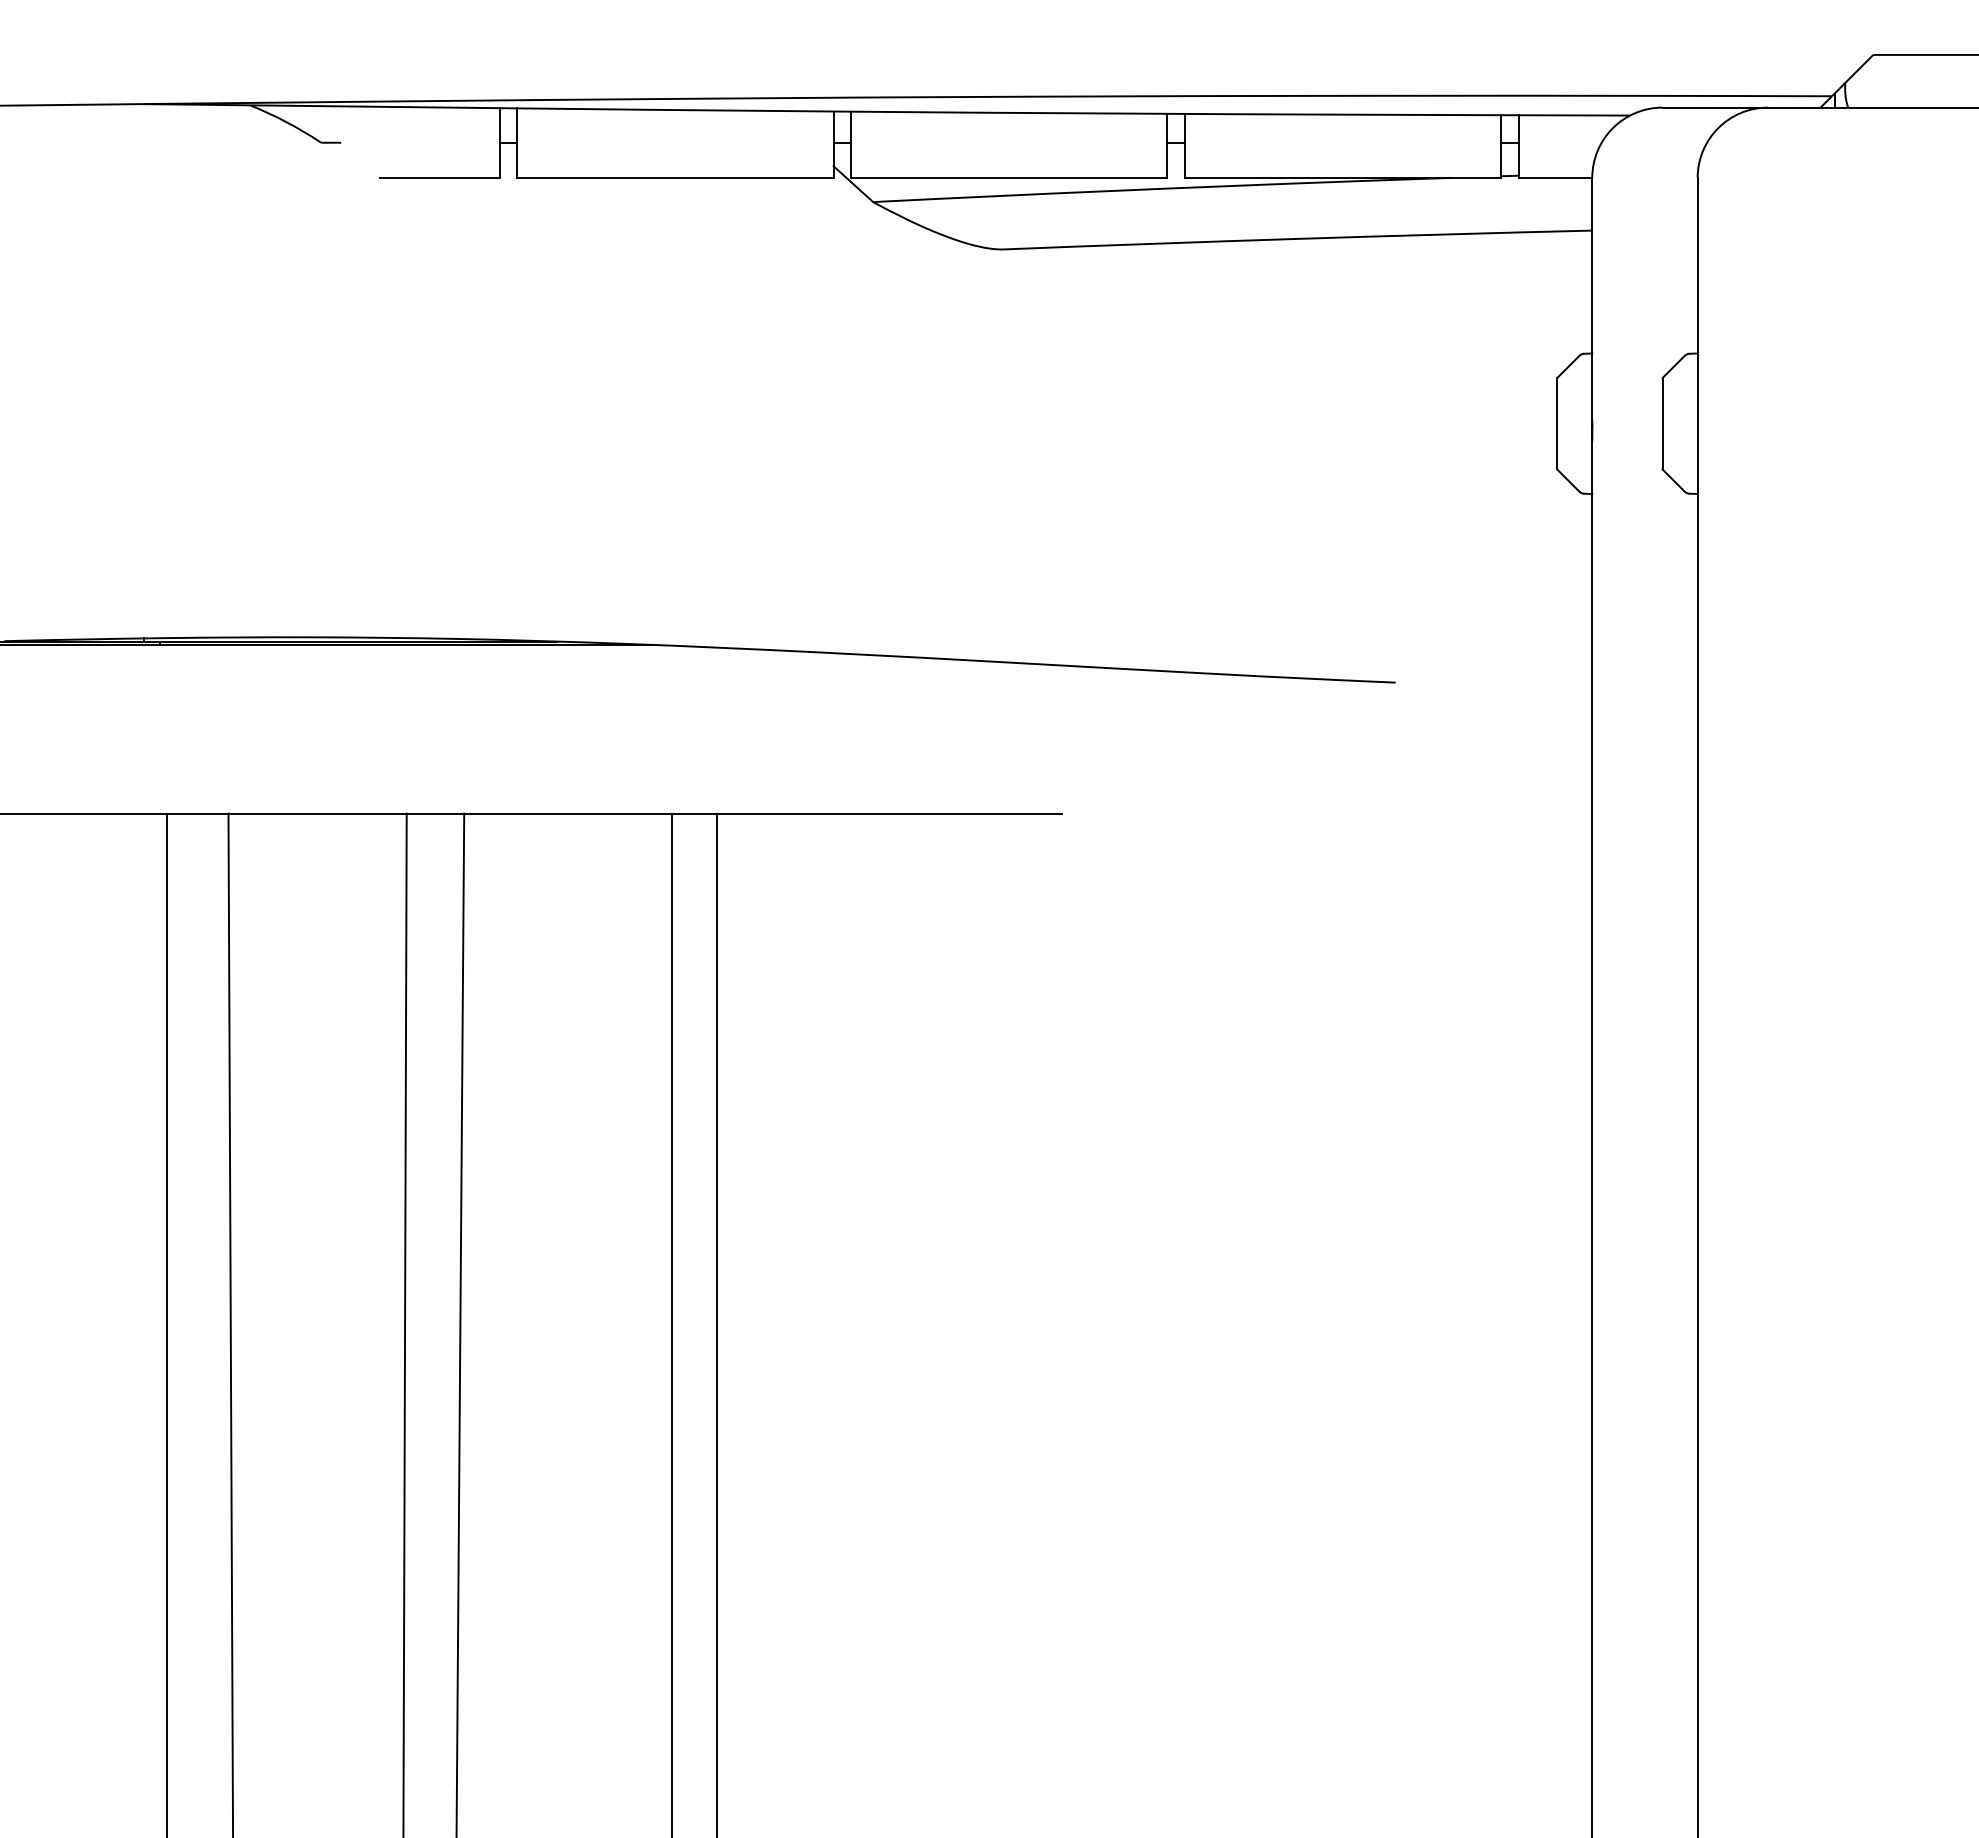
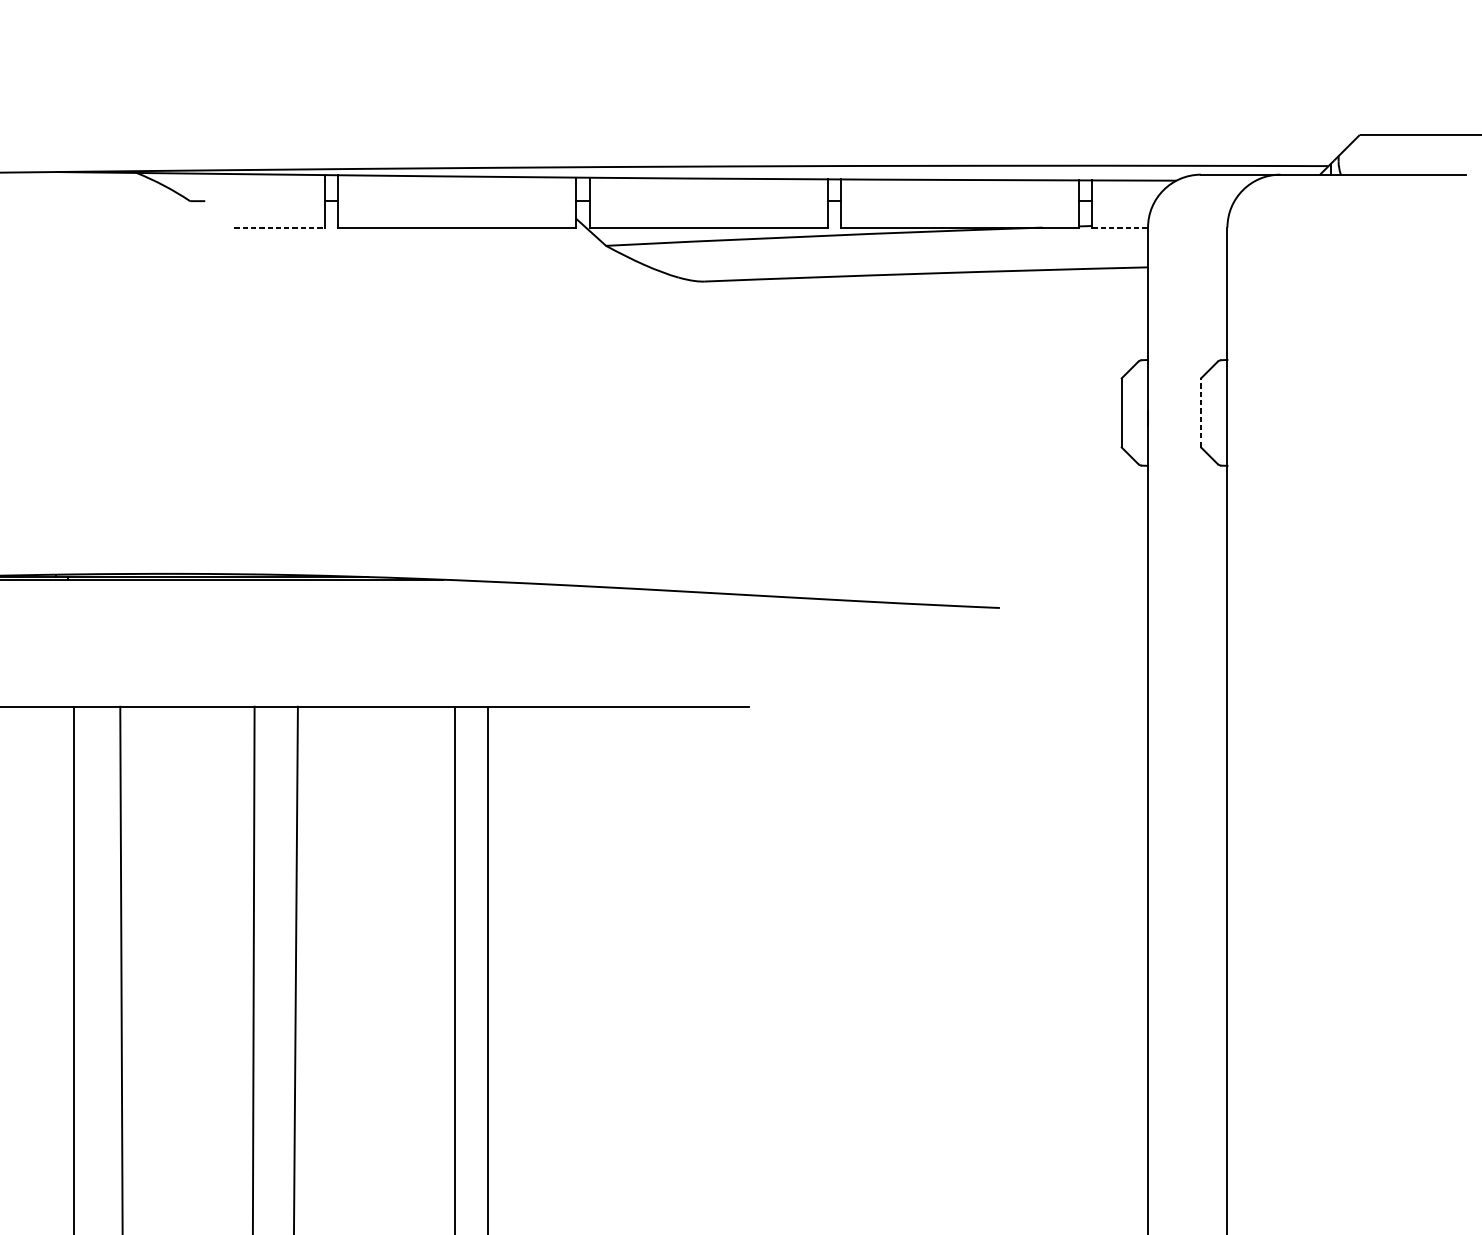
line: (439, 177) -> (279, 227), solid -> dashed
line: (1555, 177) -> (1120, 227), solid -> dashed
line: (1662, 423) -> (1200, 412), solid -> dashed

